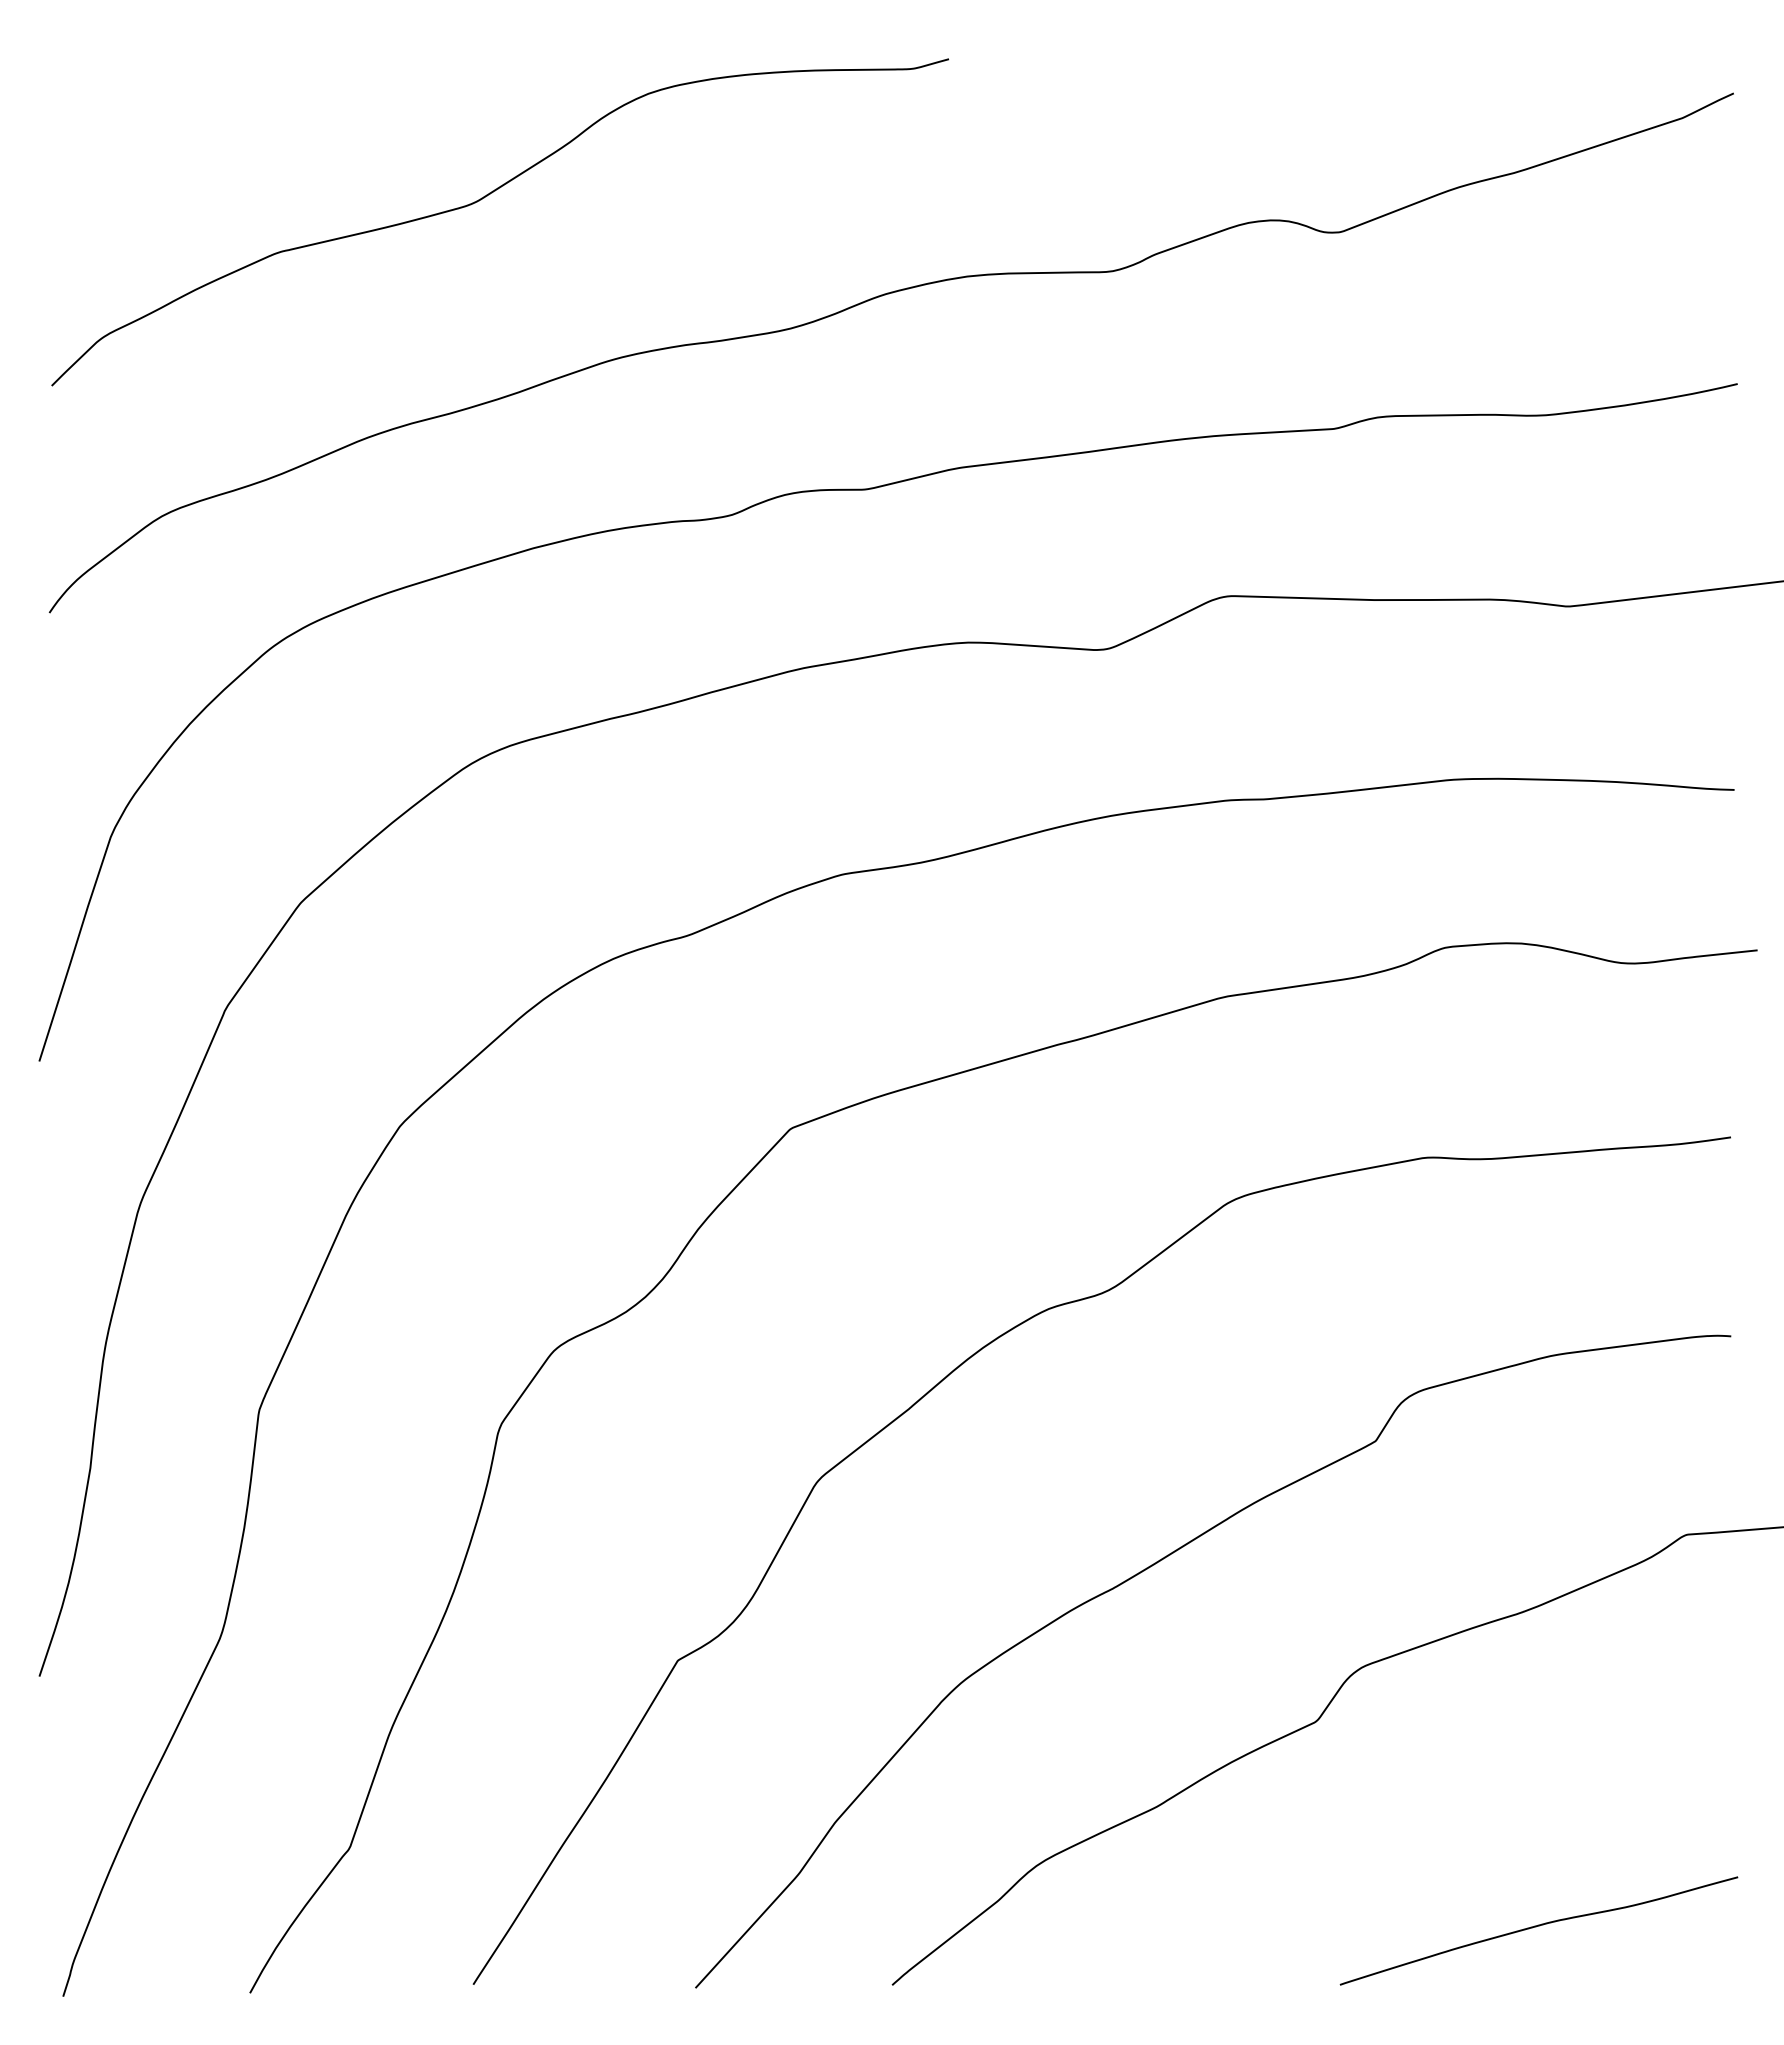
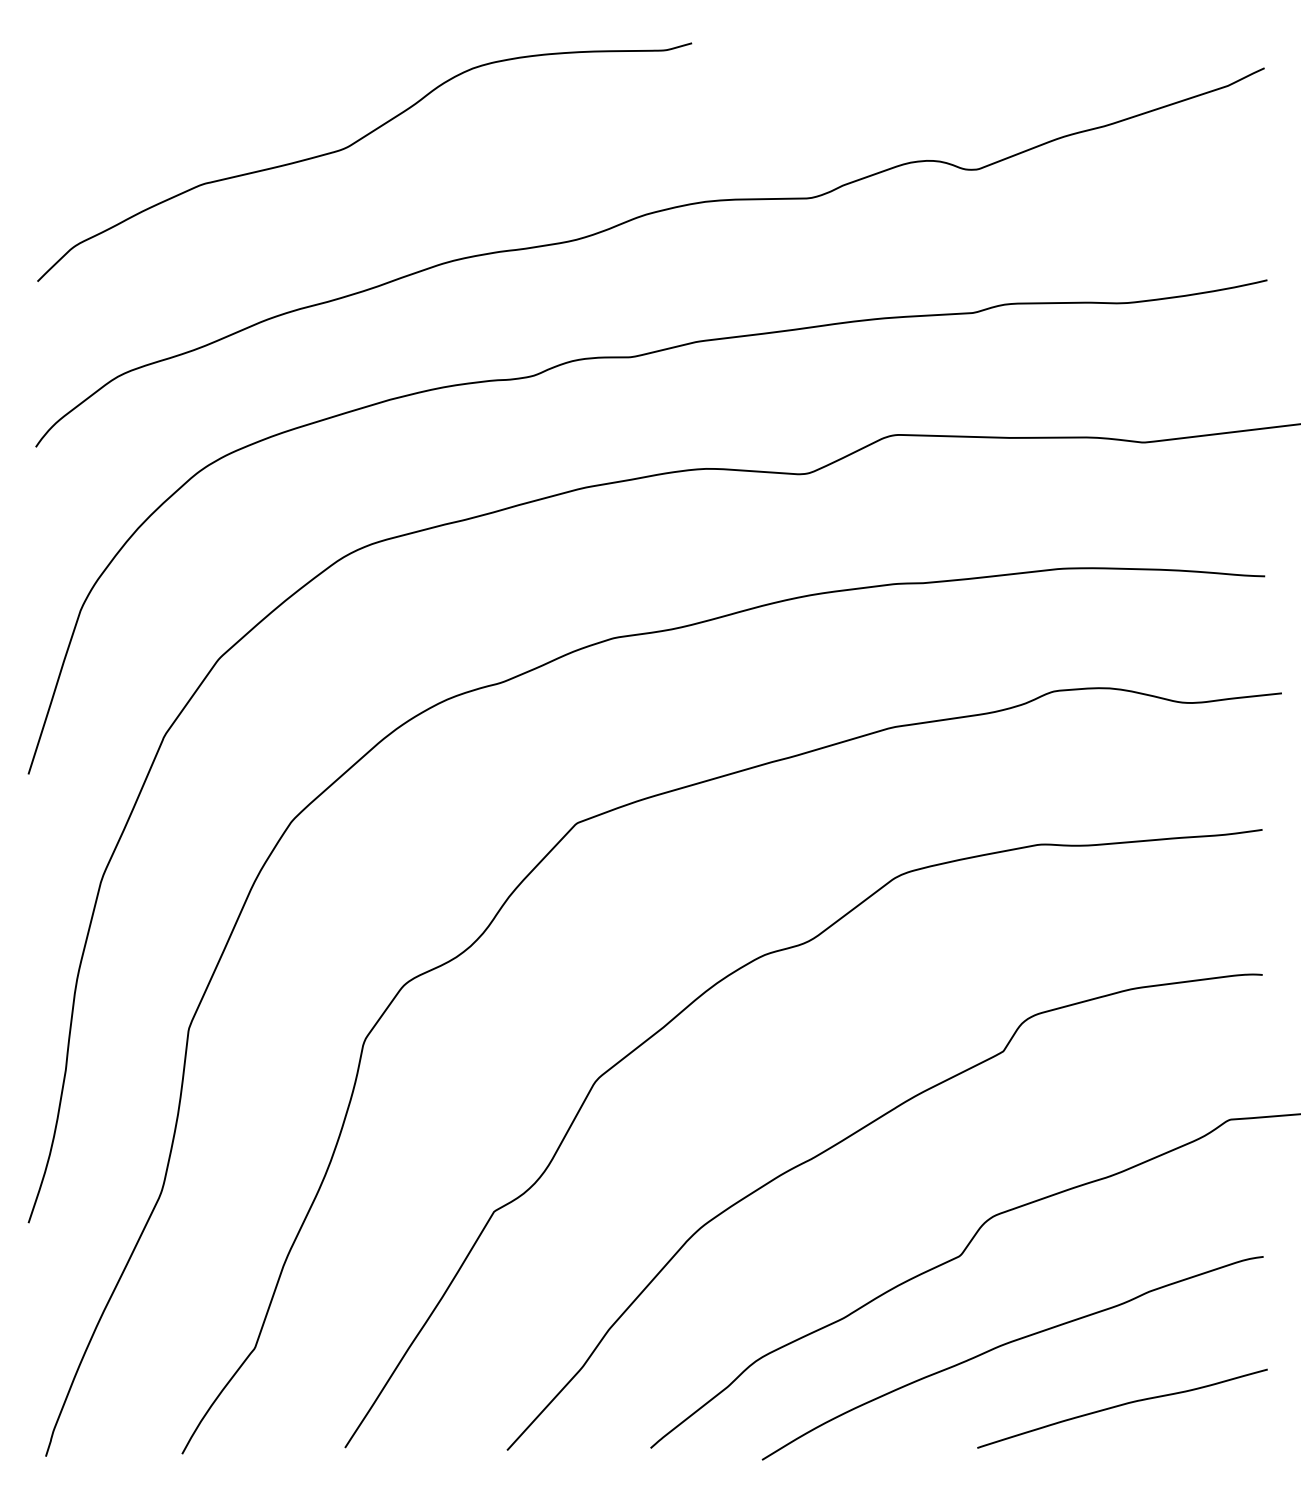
curve: (1381, 1842) -> (1007, 1344), added

